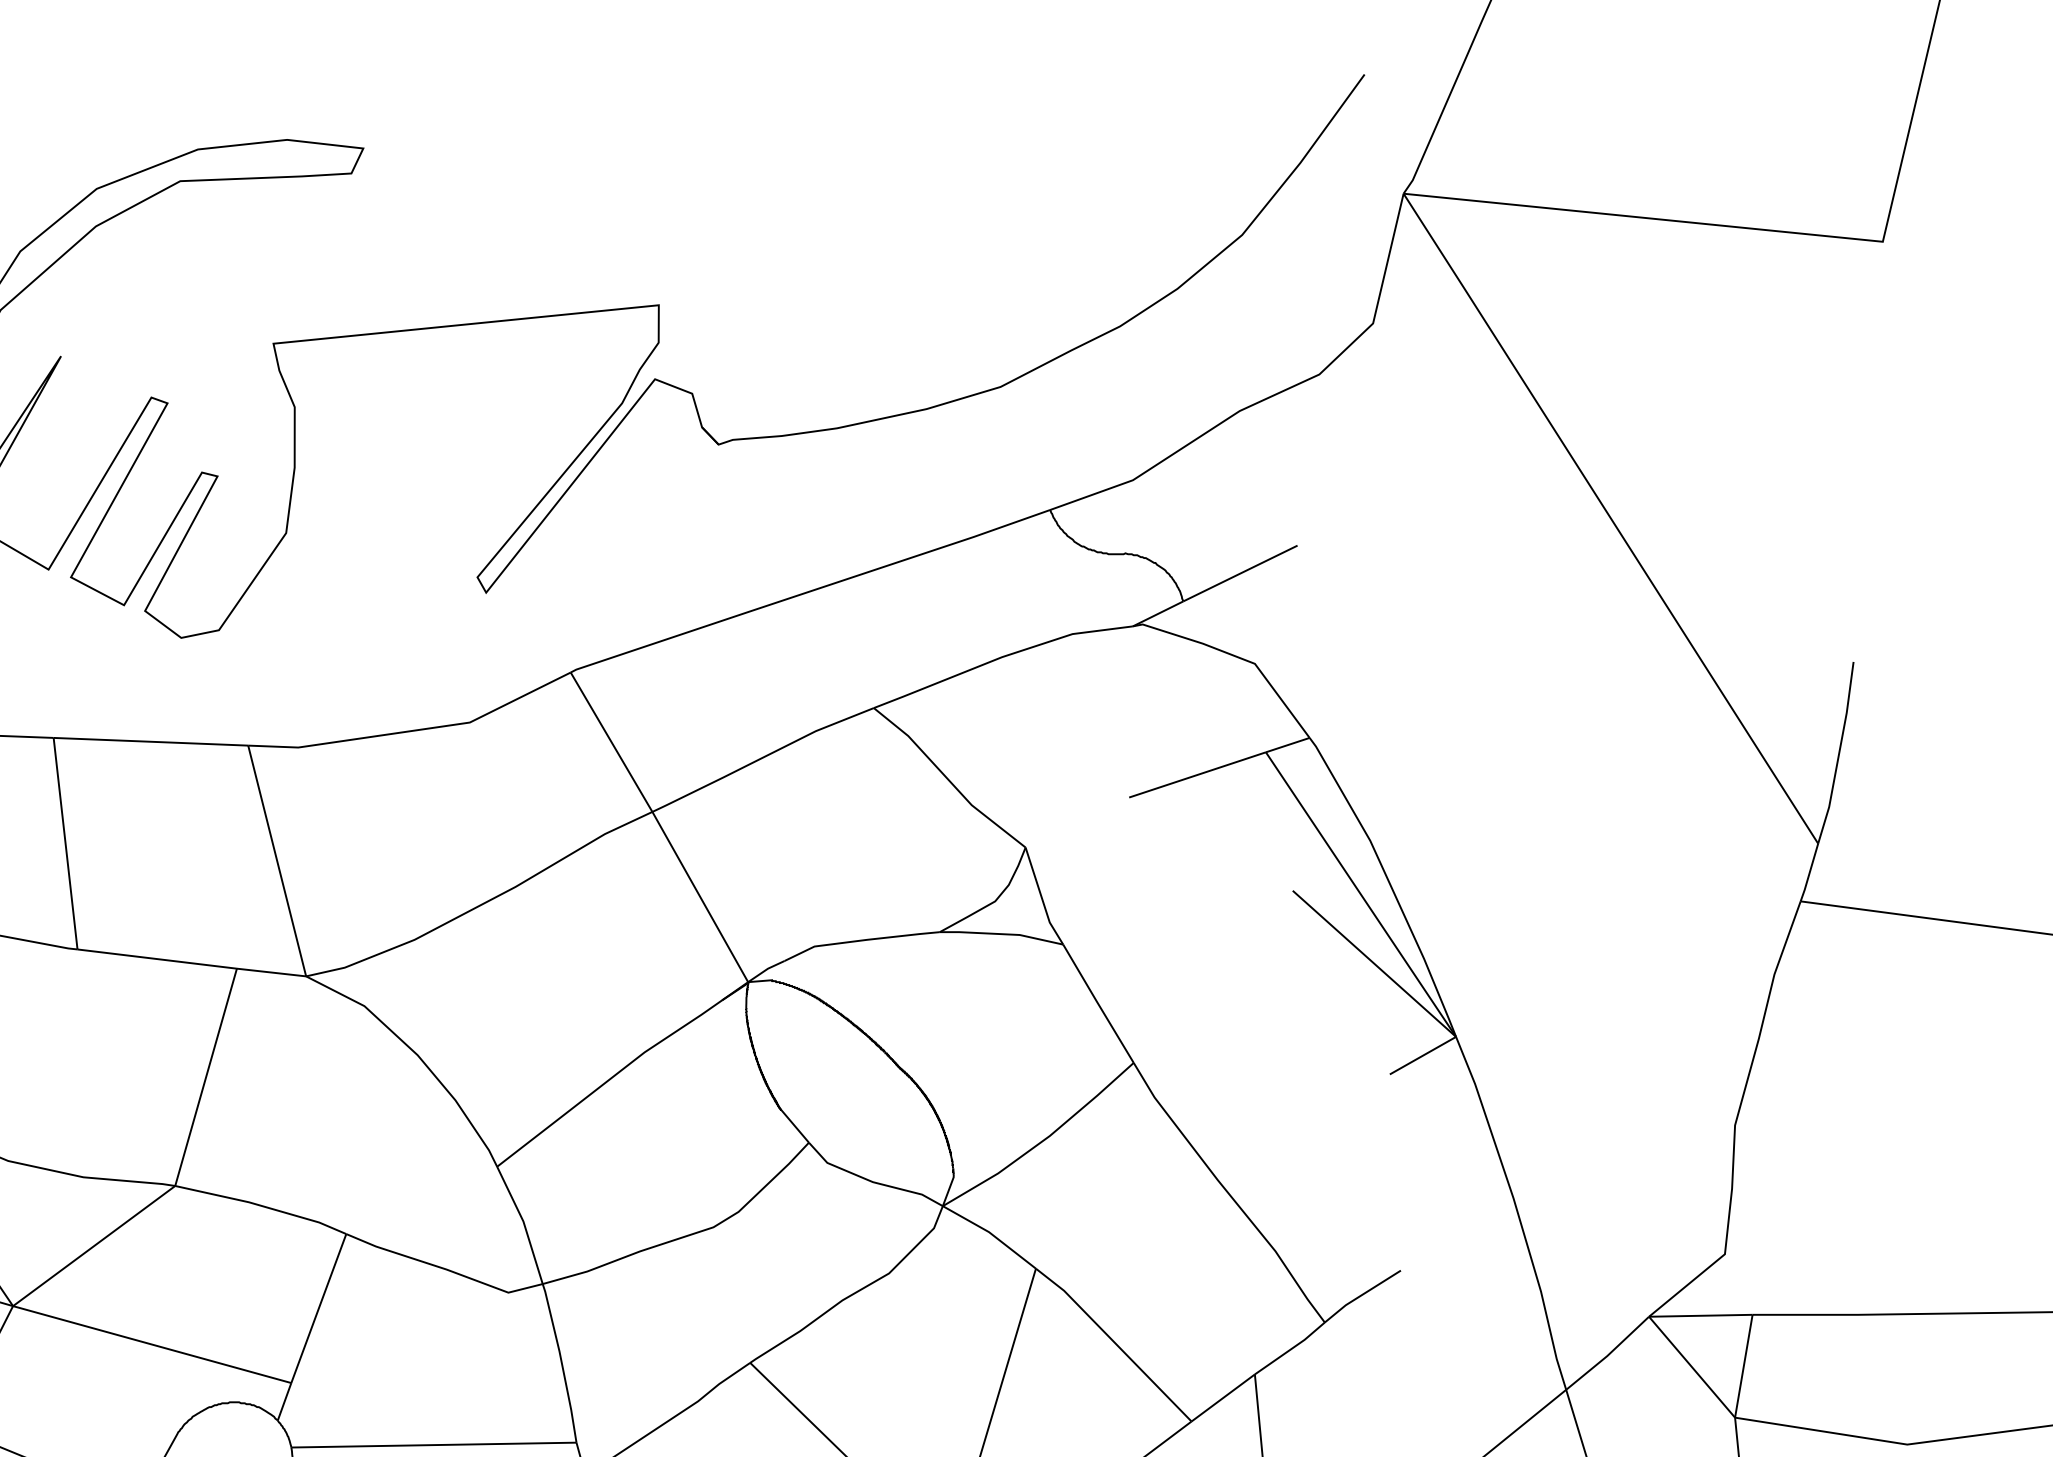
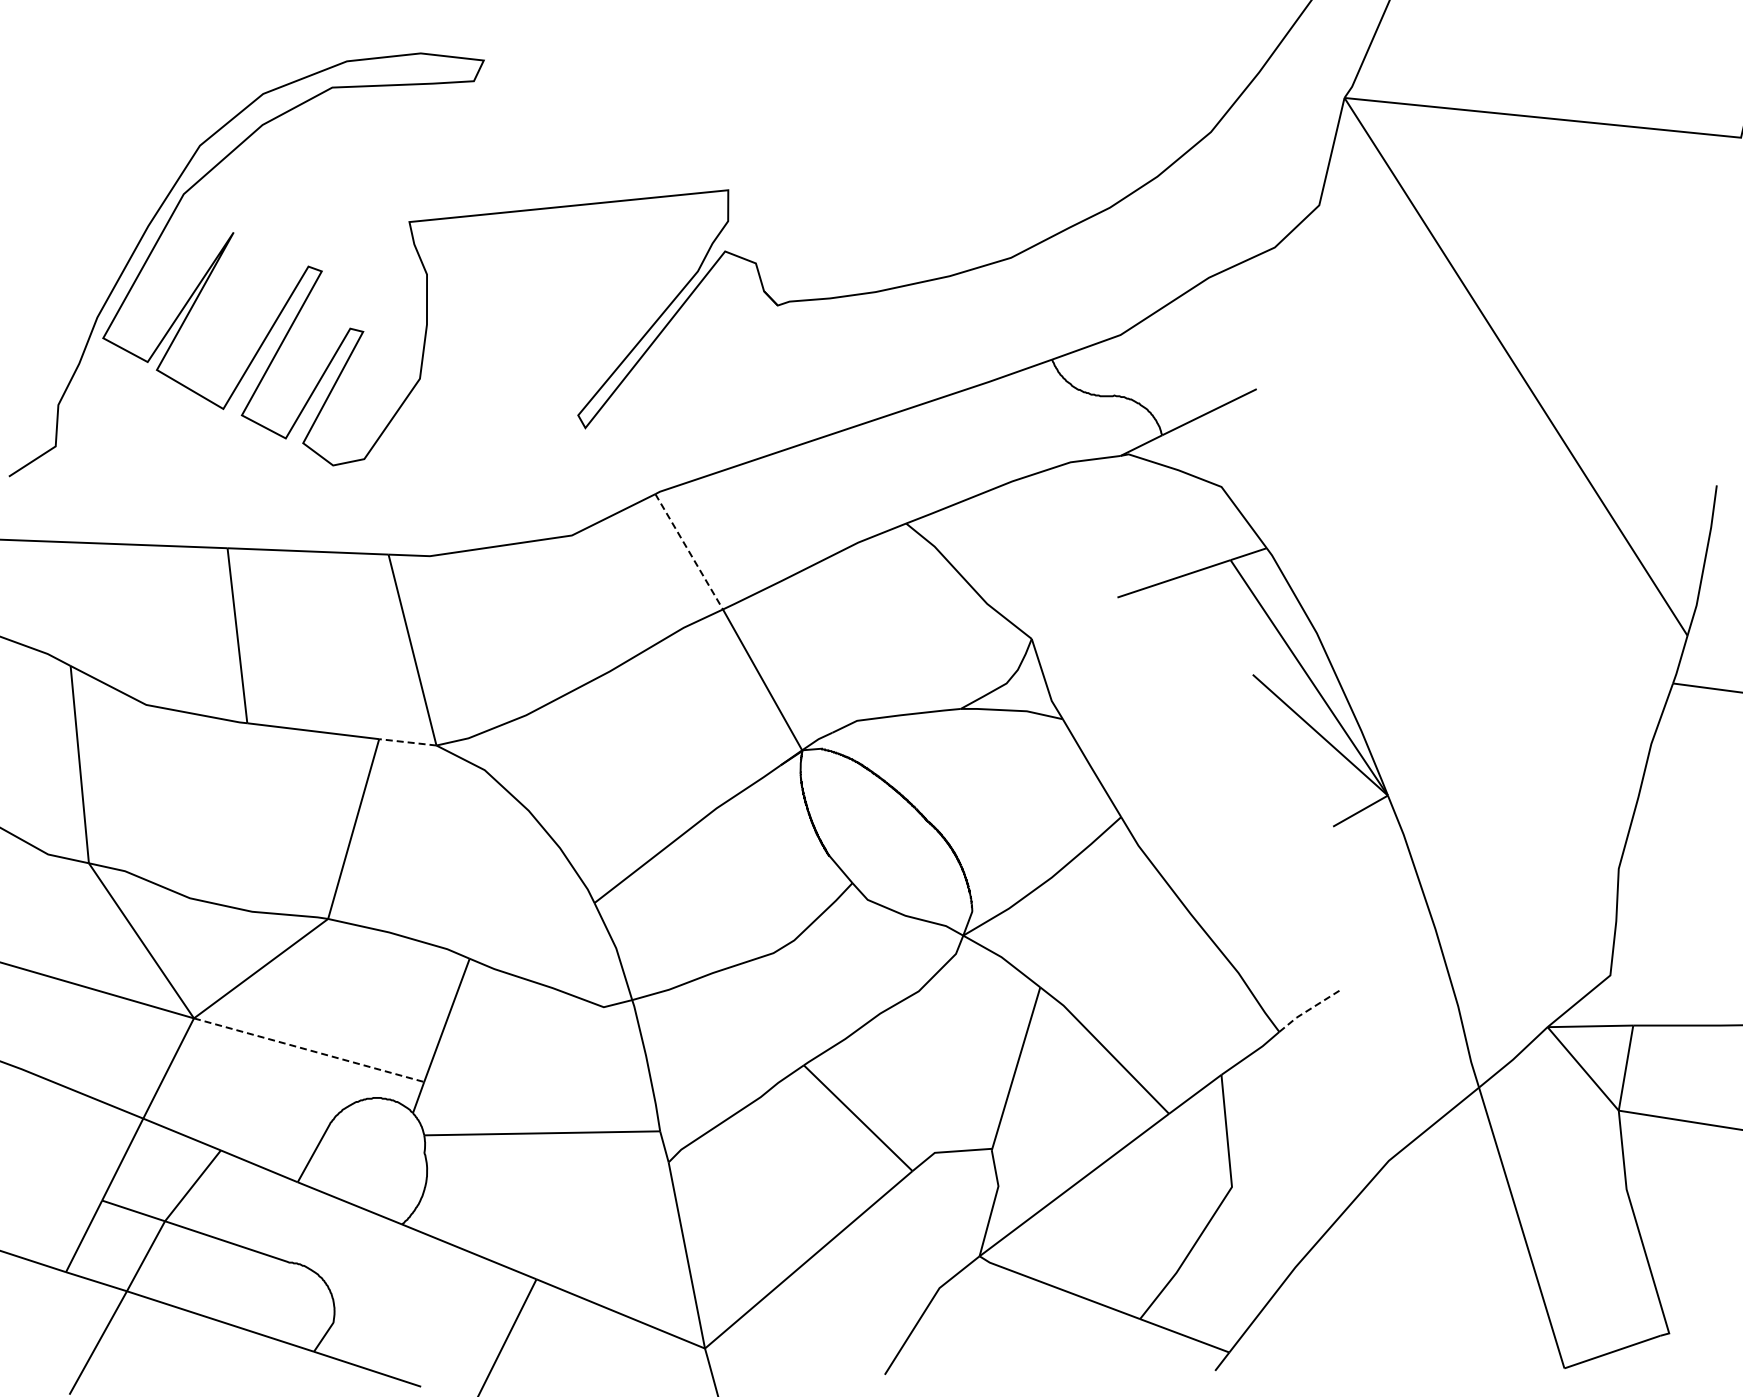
line: (611, 741) -> (689, 551), solid -> dashed
line: (271, 972) -> (407, 742), solid -> dashed
line: (1361, 1295) -> (1309, 1009), solid -> dashed
line: (152, 1344) -> (309, 1050), solid -> dashed

